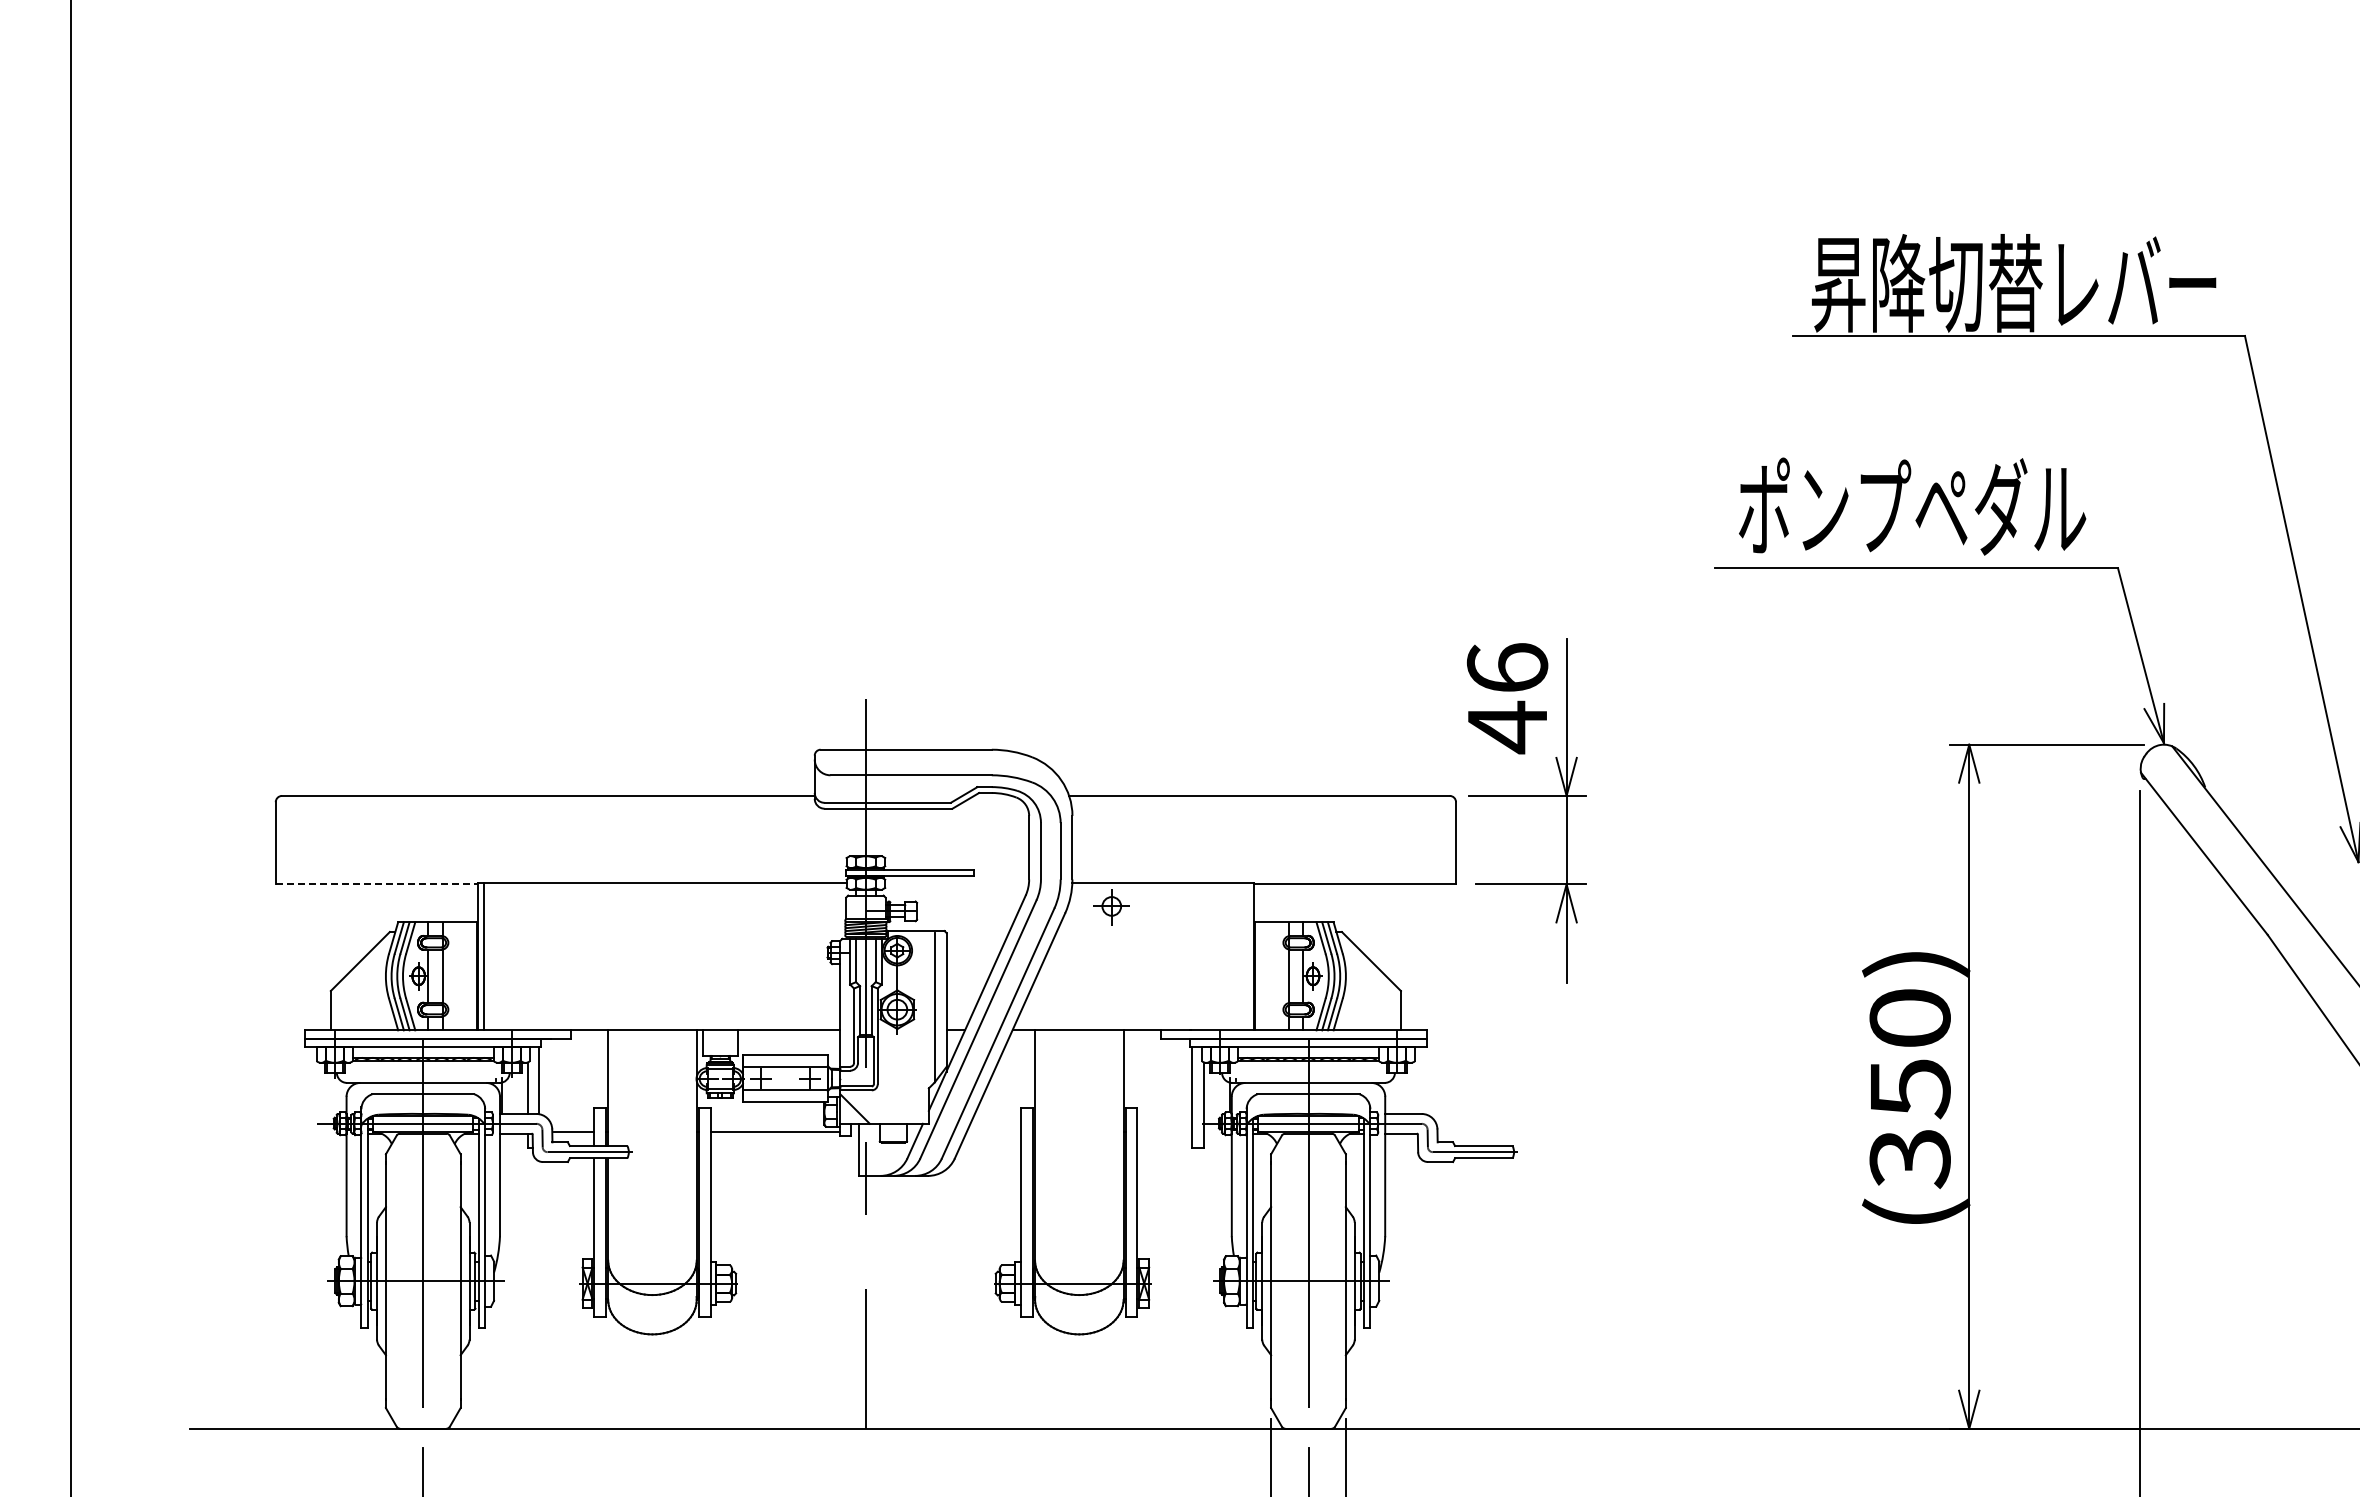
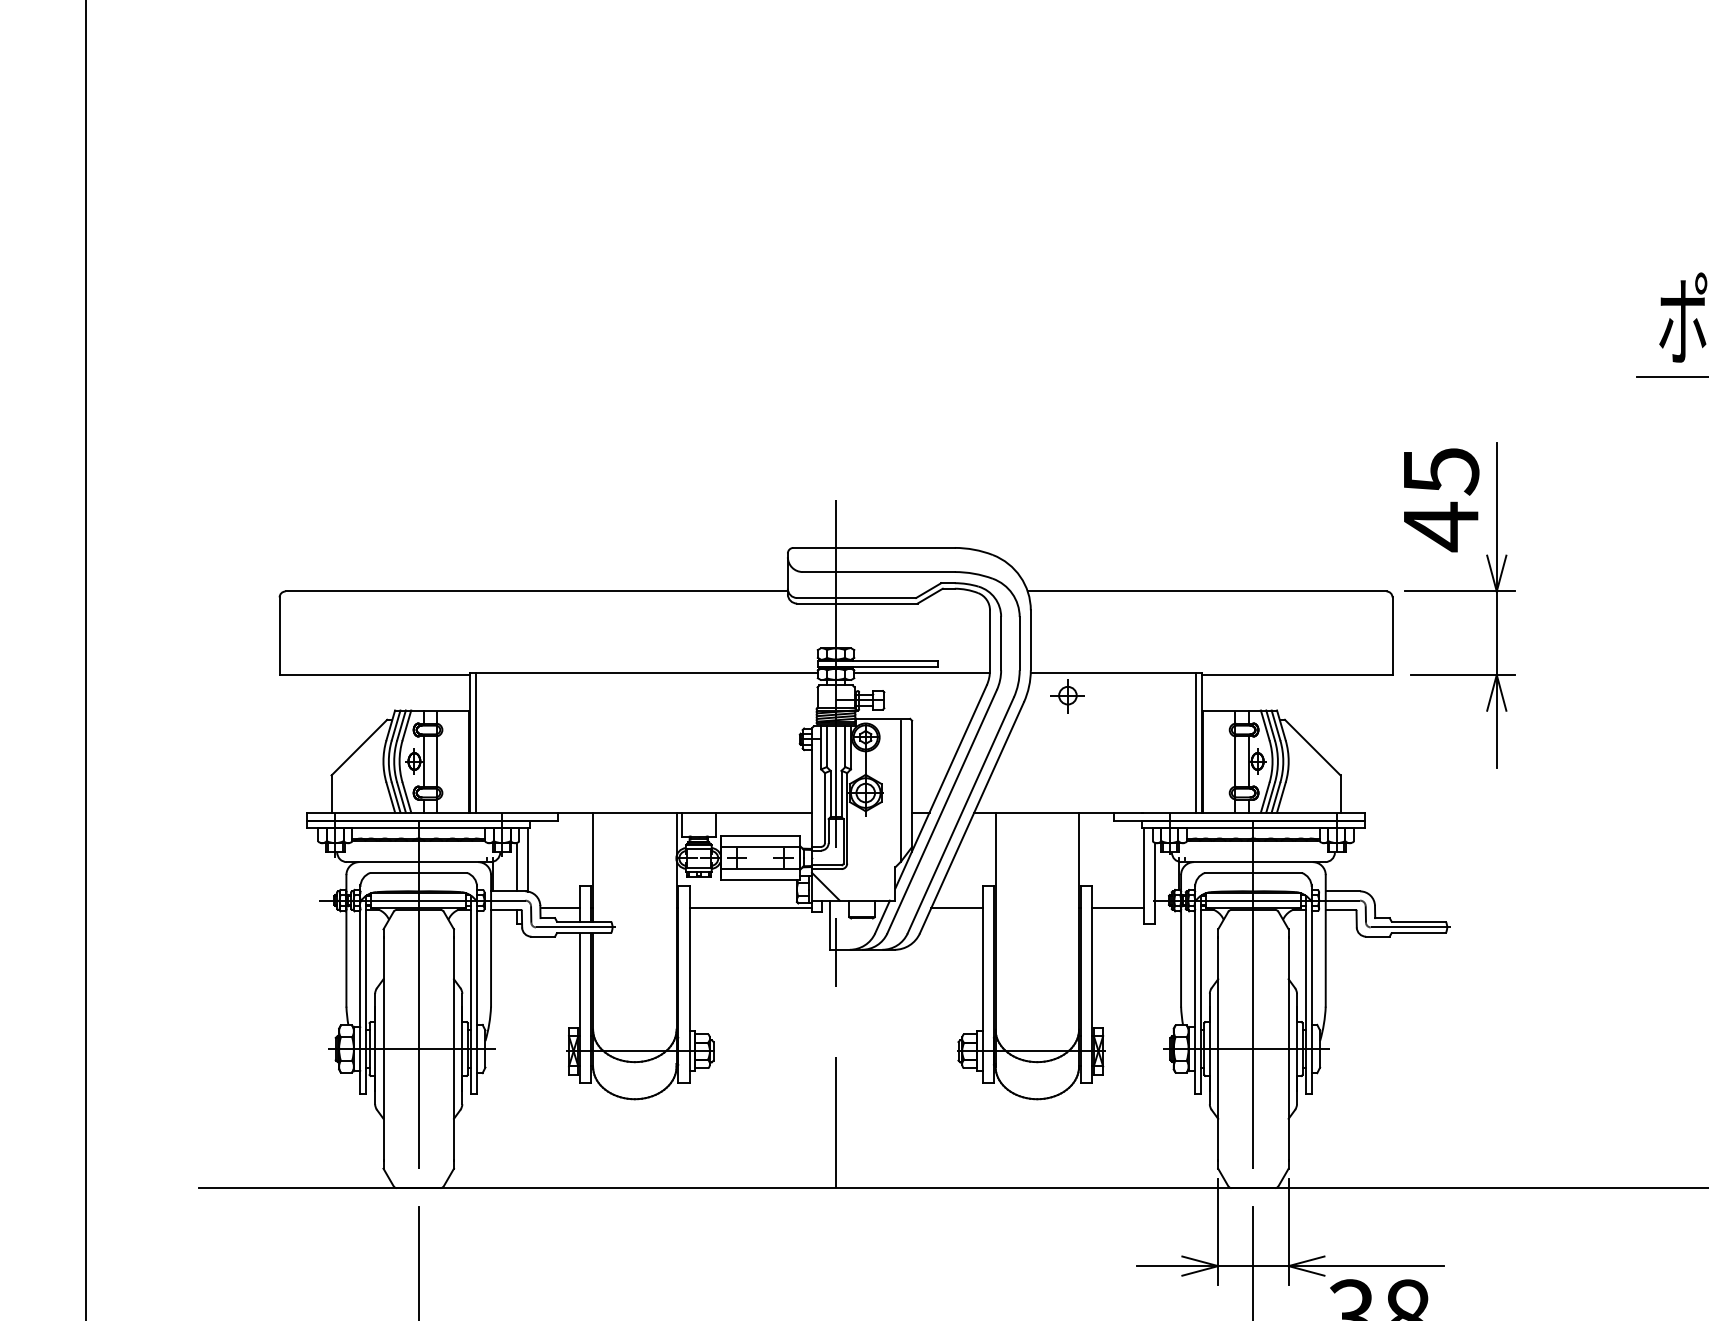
text: (1507, 668) -> (1441, 471), 46 -> 45
line: (957, 882) -> (922, 673), added
line: (377, 884) -> (375, 675), dashed -> solid
line: (1247, 956) -> (1195, 742), added
line: (993, 1131) -> (956, 907), added
line: (1164, 1131) -> (1117, 907), added

